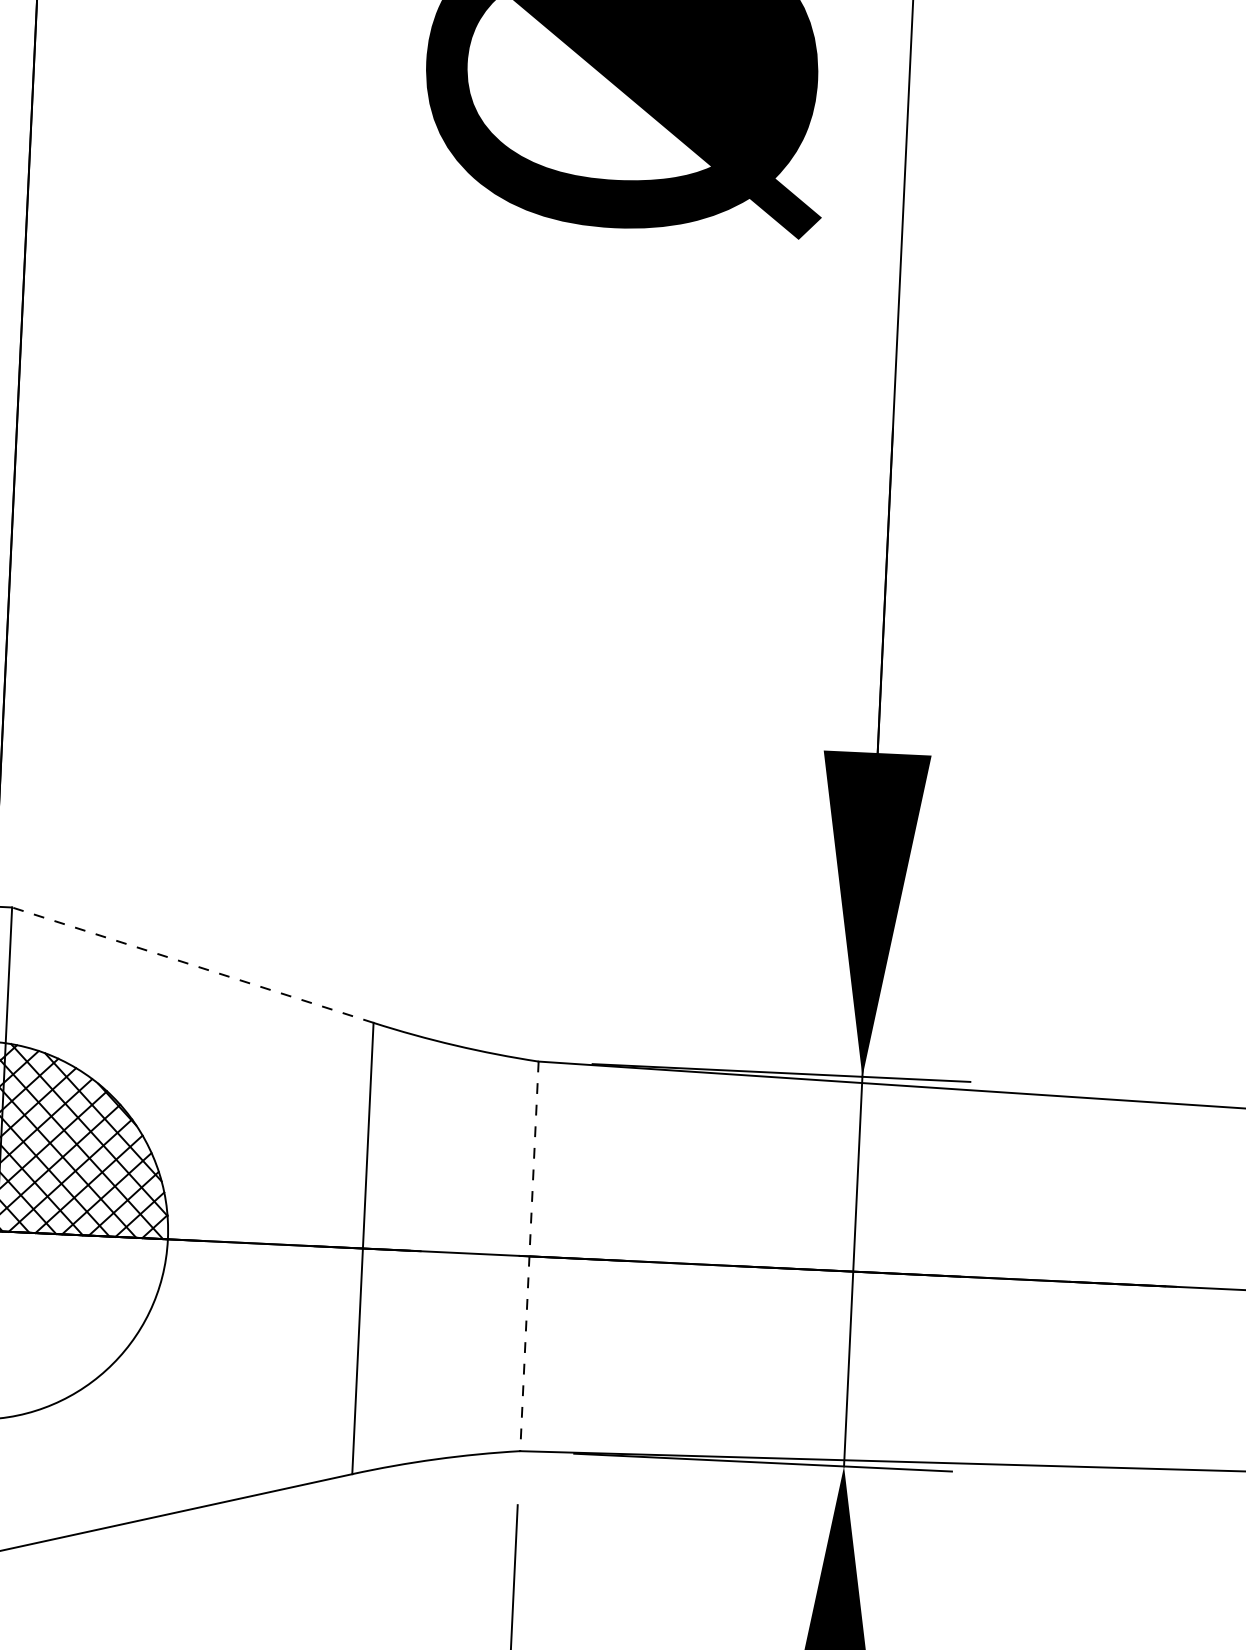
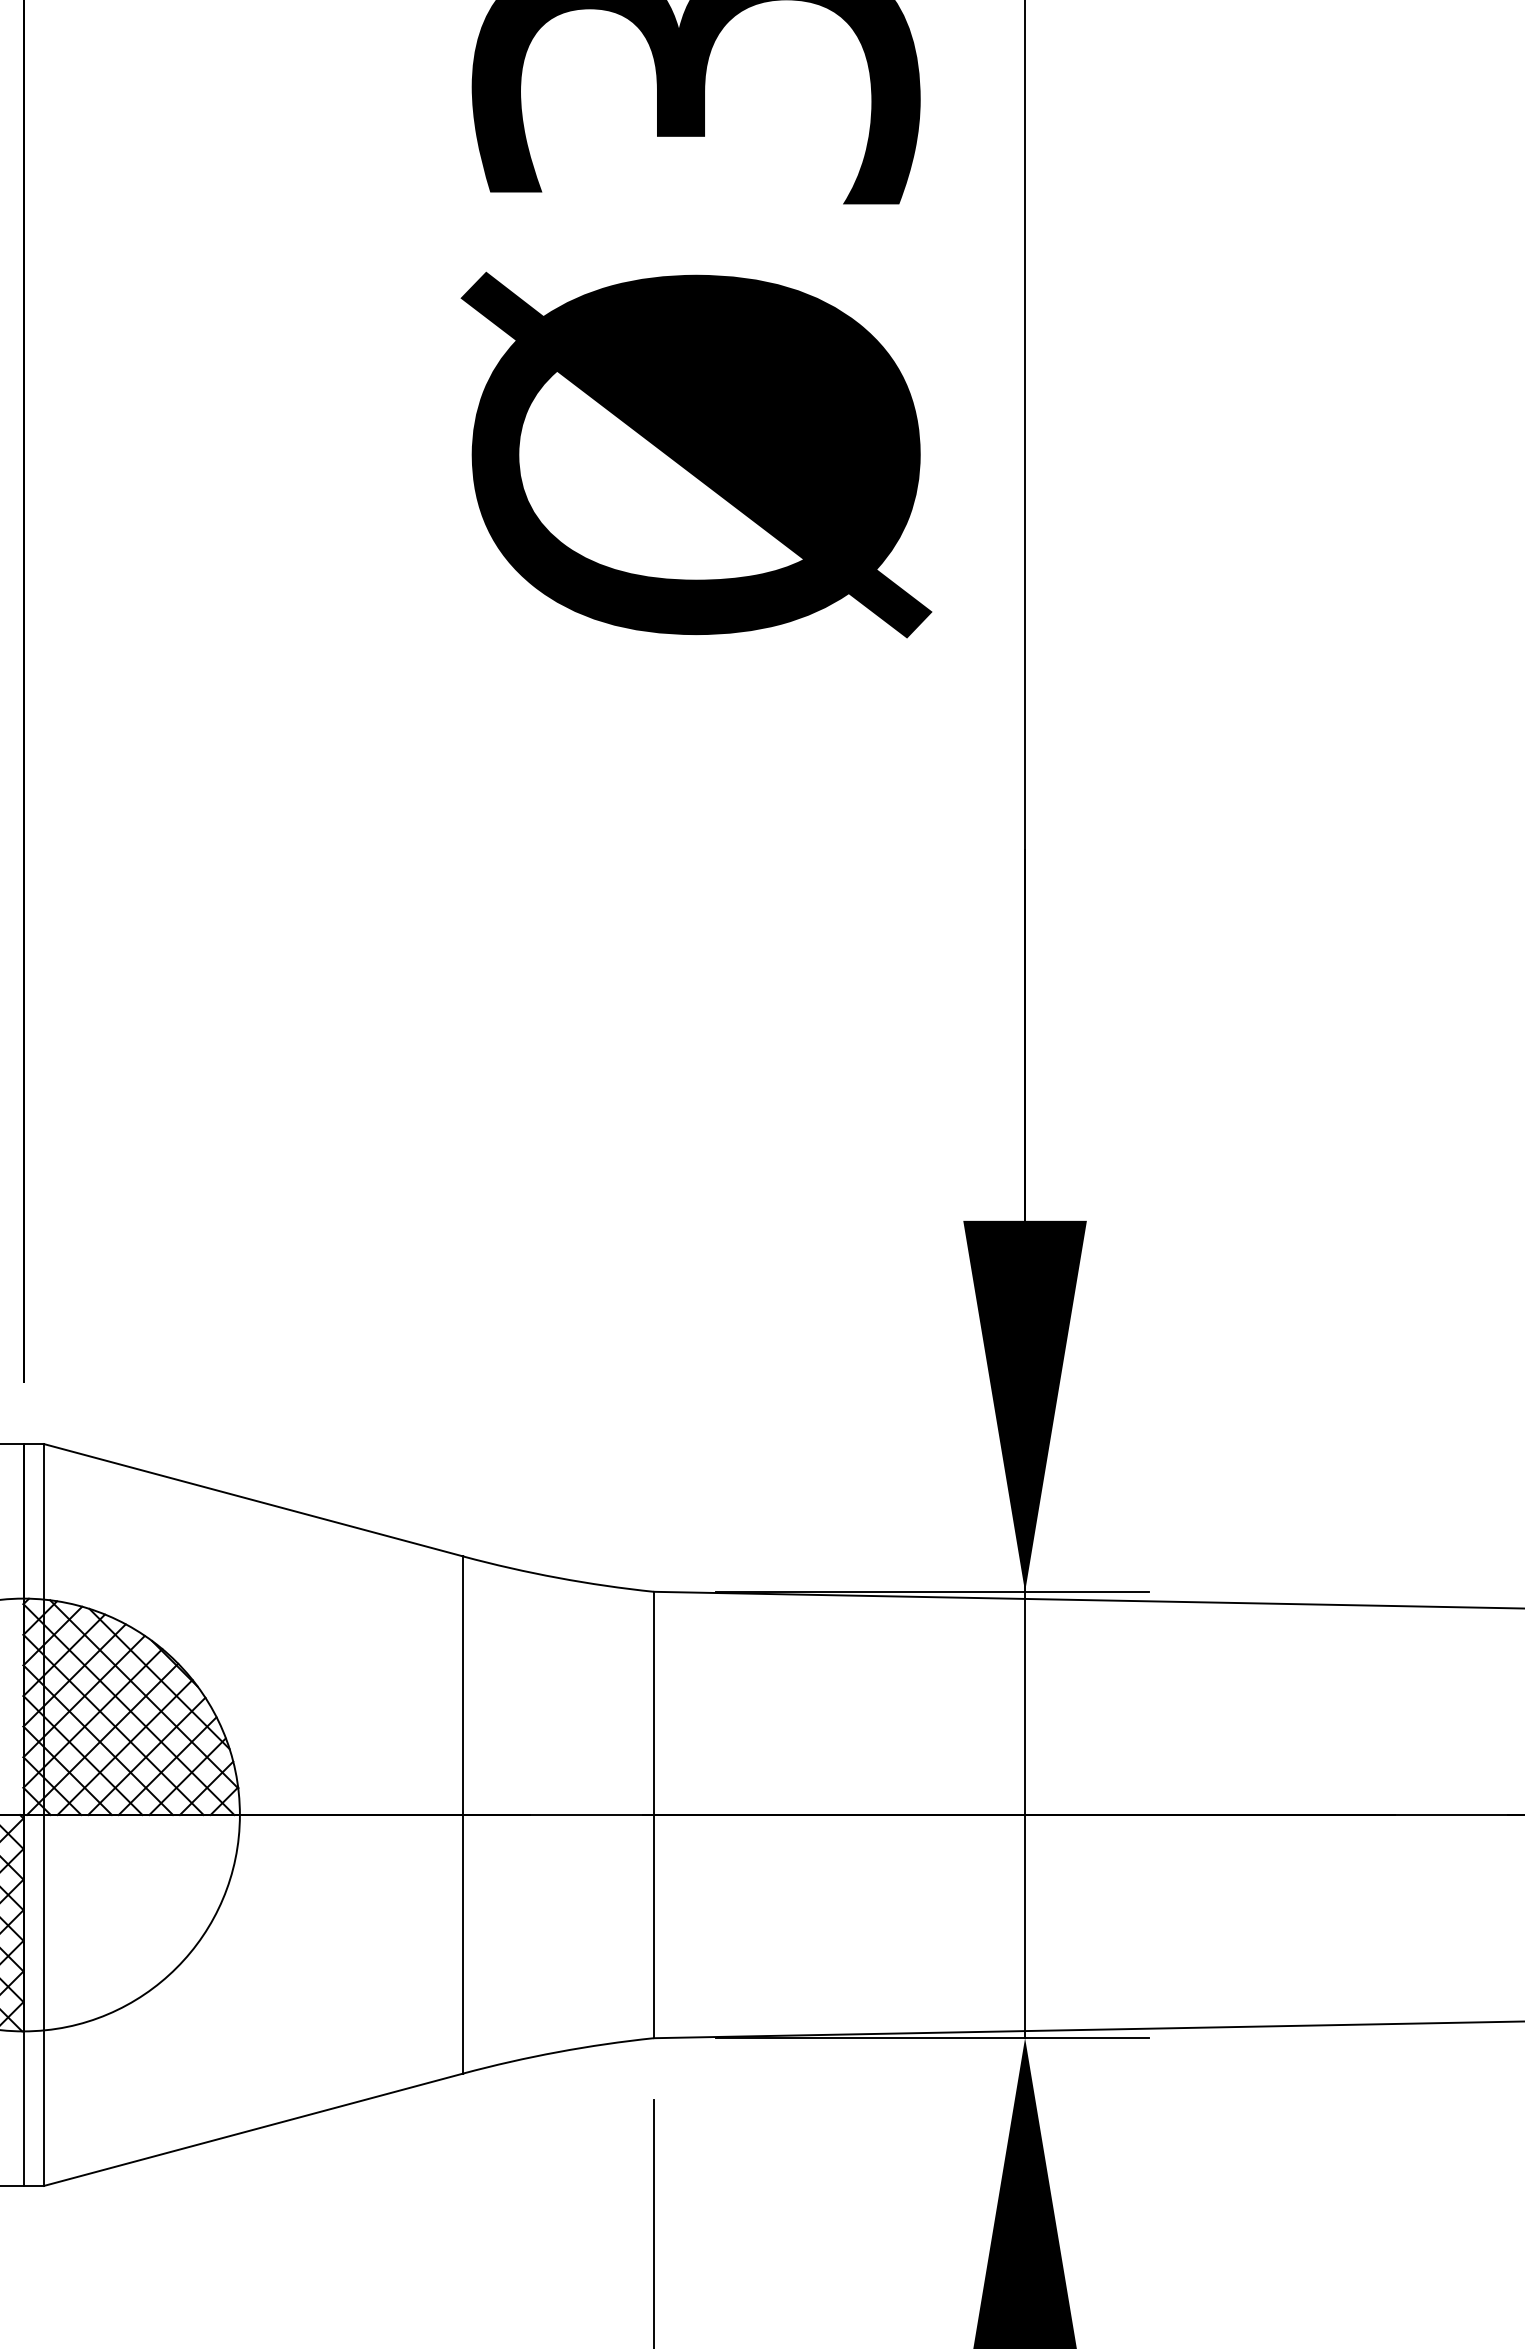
line: (192, 965) -> (253, 1500), dashed -> solid
line: (529, 1256) -> (654, 1815), dashed -> solid

